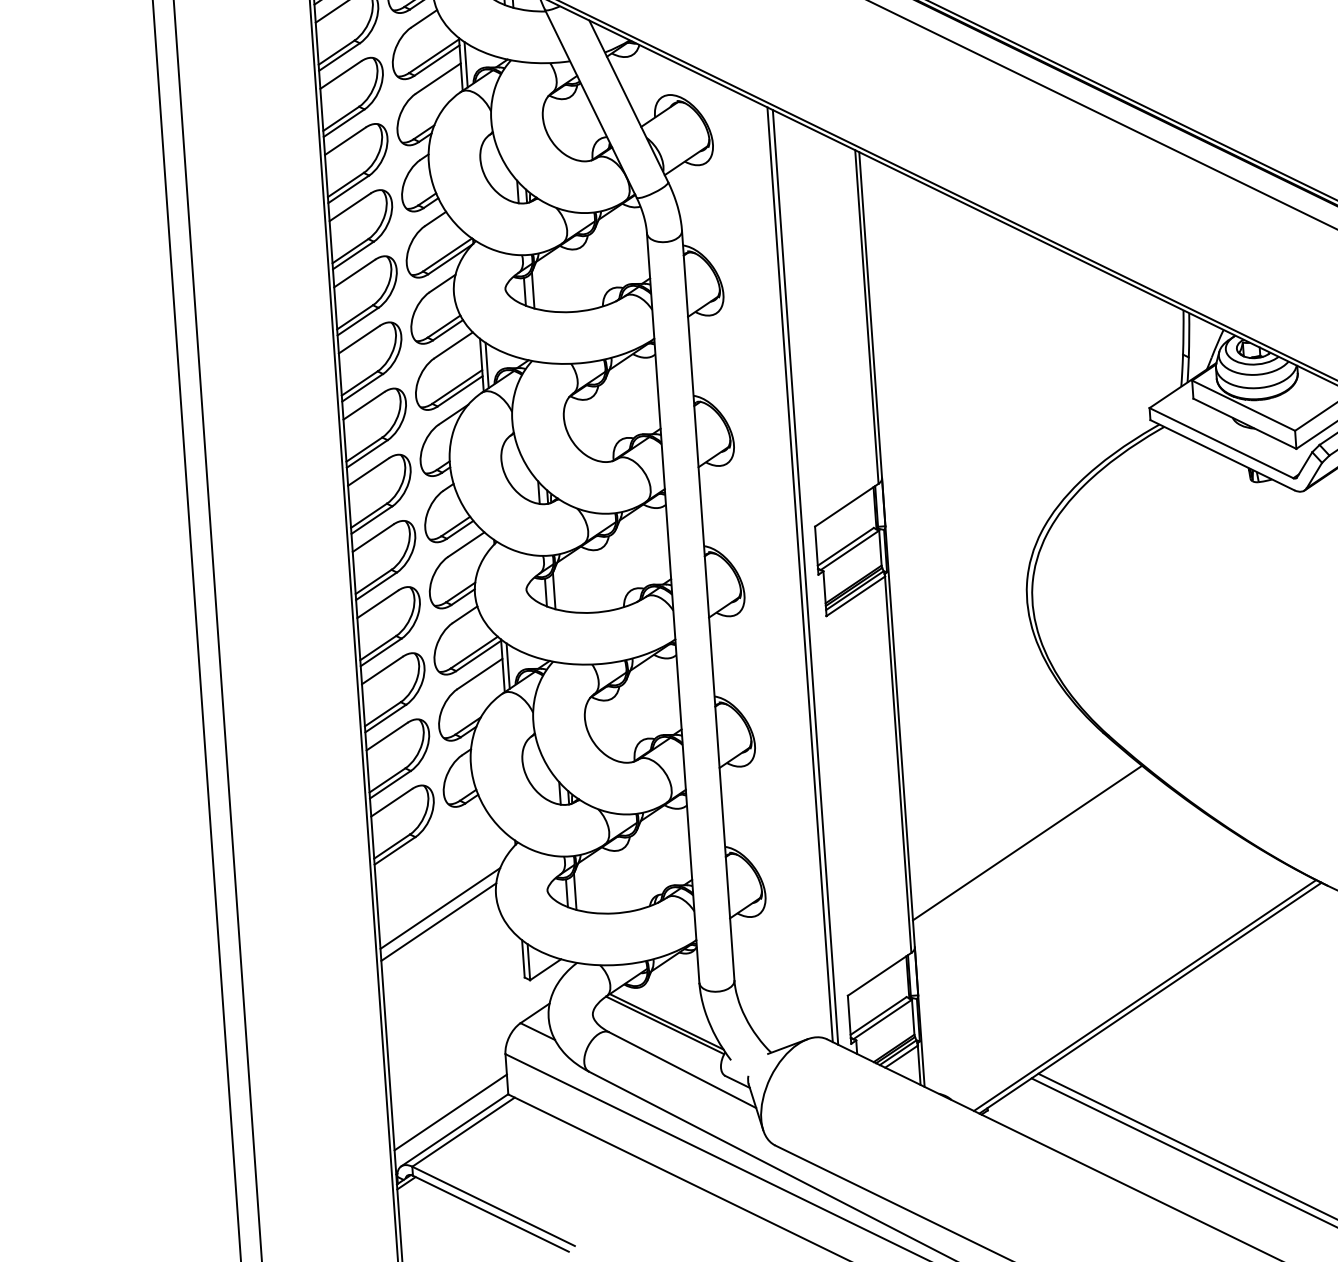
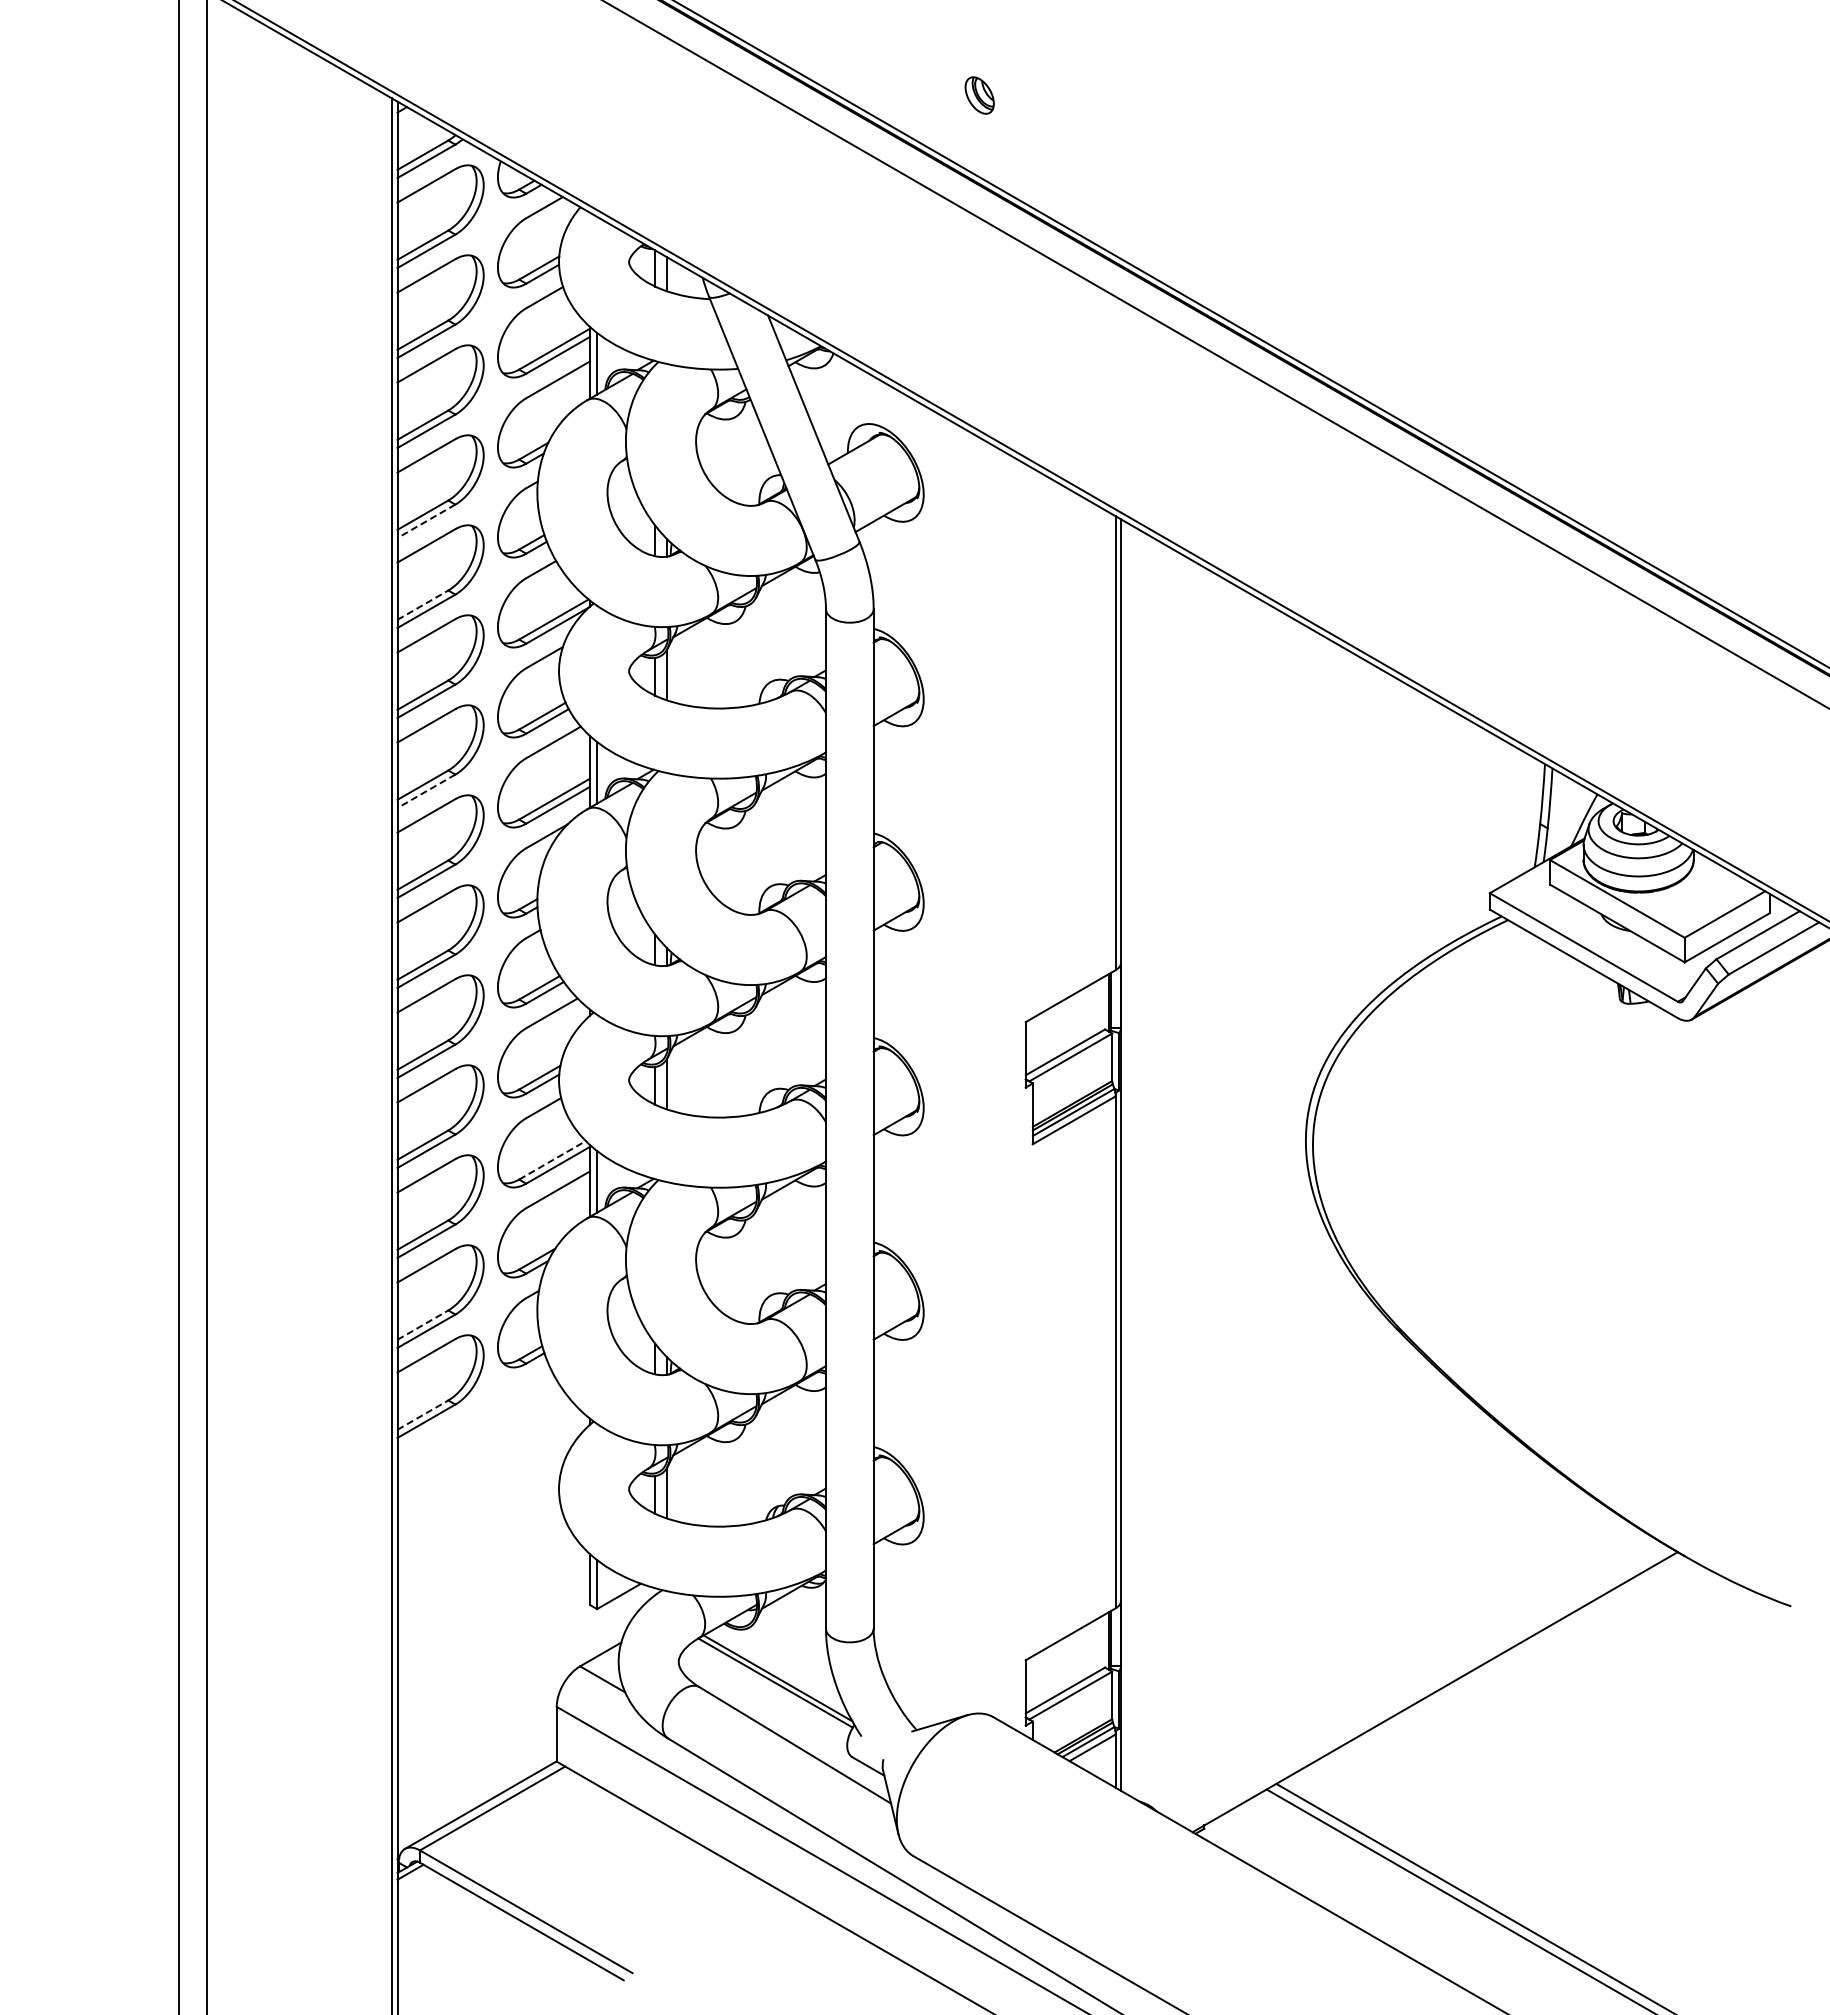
line: (348, 189) -> (426, 521), solid -> dashed
line: (350, 250) -> (423, 604), solid -> dashed
line: (362, 387) -> (426, 791), solid -> dashed
line: (799, 574) -> (1000, 1085), removed
line: (805, 577) -> (1008, 1089), removed
line: (474, 652) -> (552, 1160), solid -> dashed
line: (387, 779) -> (423, 1324), solid -> dashed
line: (1027, 843) -> (1283, 1470), removed
line: (392, 846) -> (423, 1414), solid -> dashed
line: (440, 908) -> (482, 1503), removed
line: (438, 921) -> (478, 1521), removed
line: (1144, 995) -> (1427, 1688), removed
line: (450, 1112) -> (476, 1780), removed

